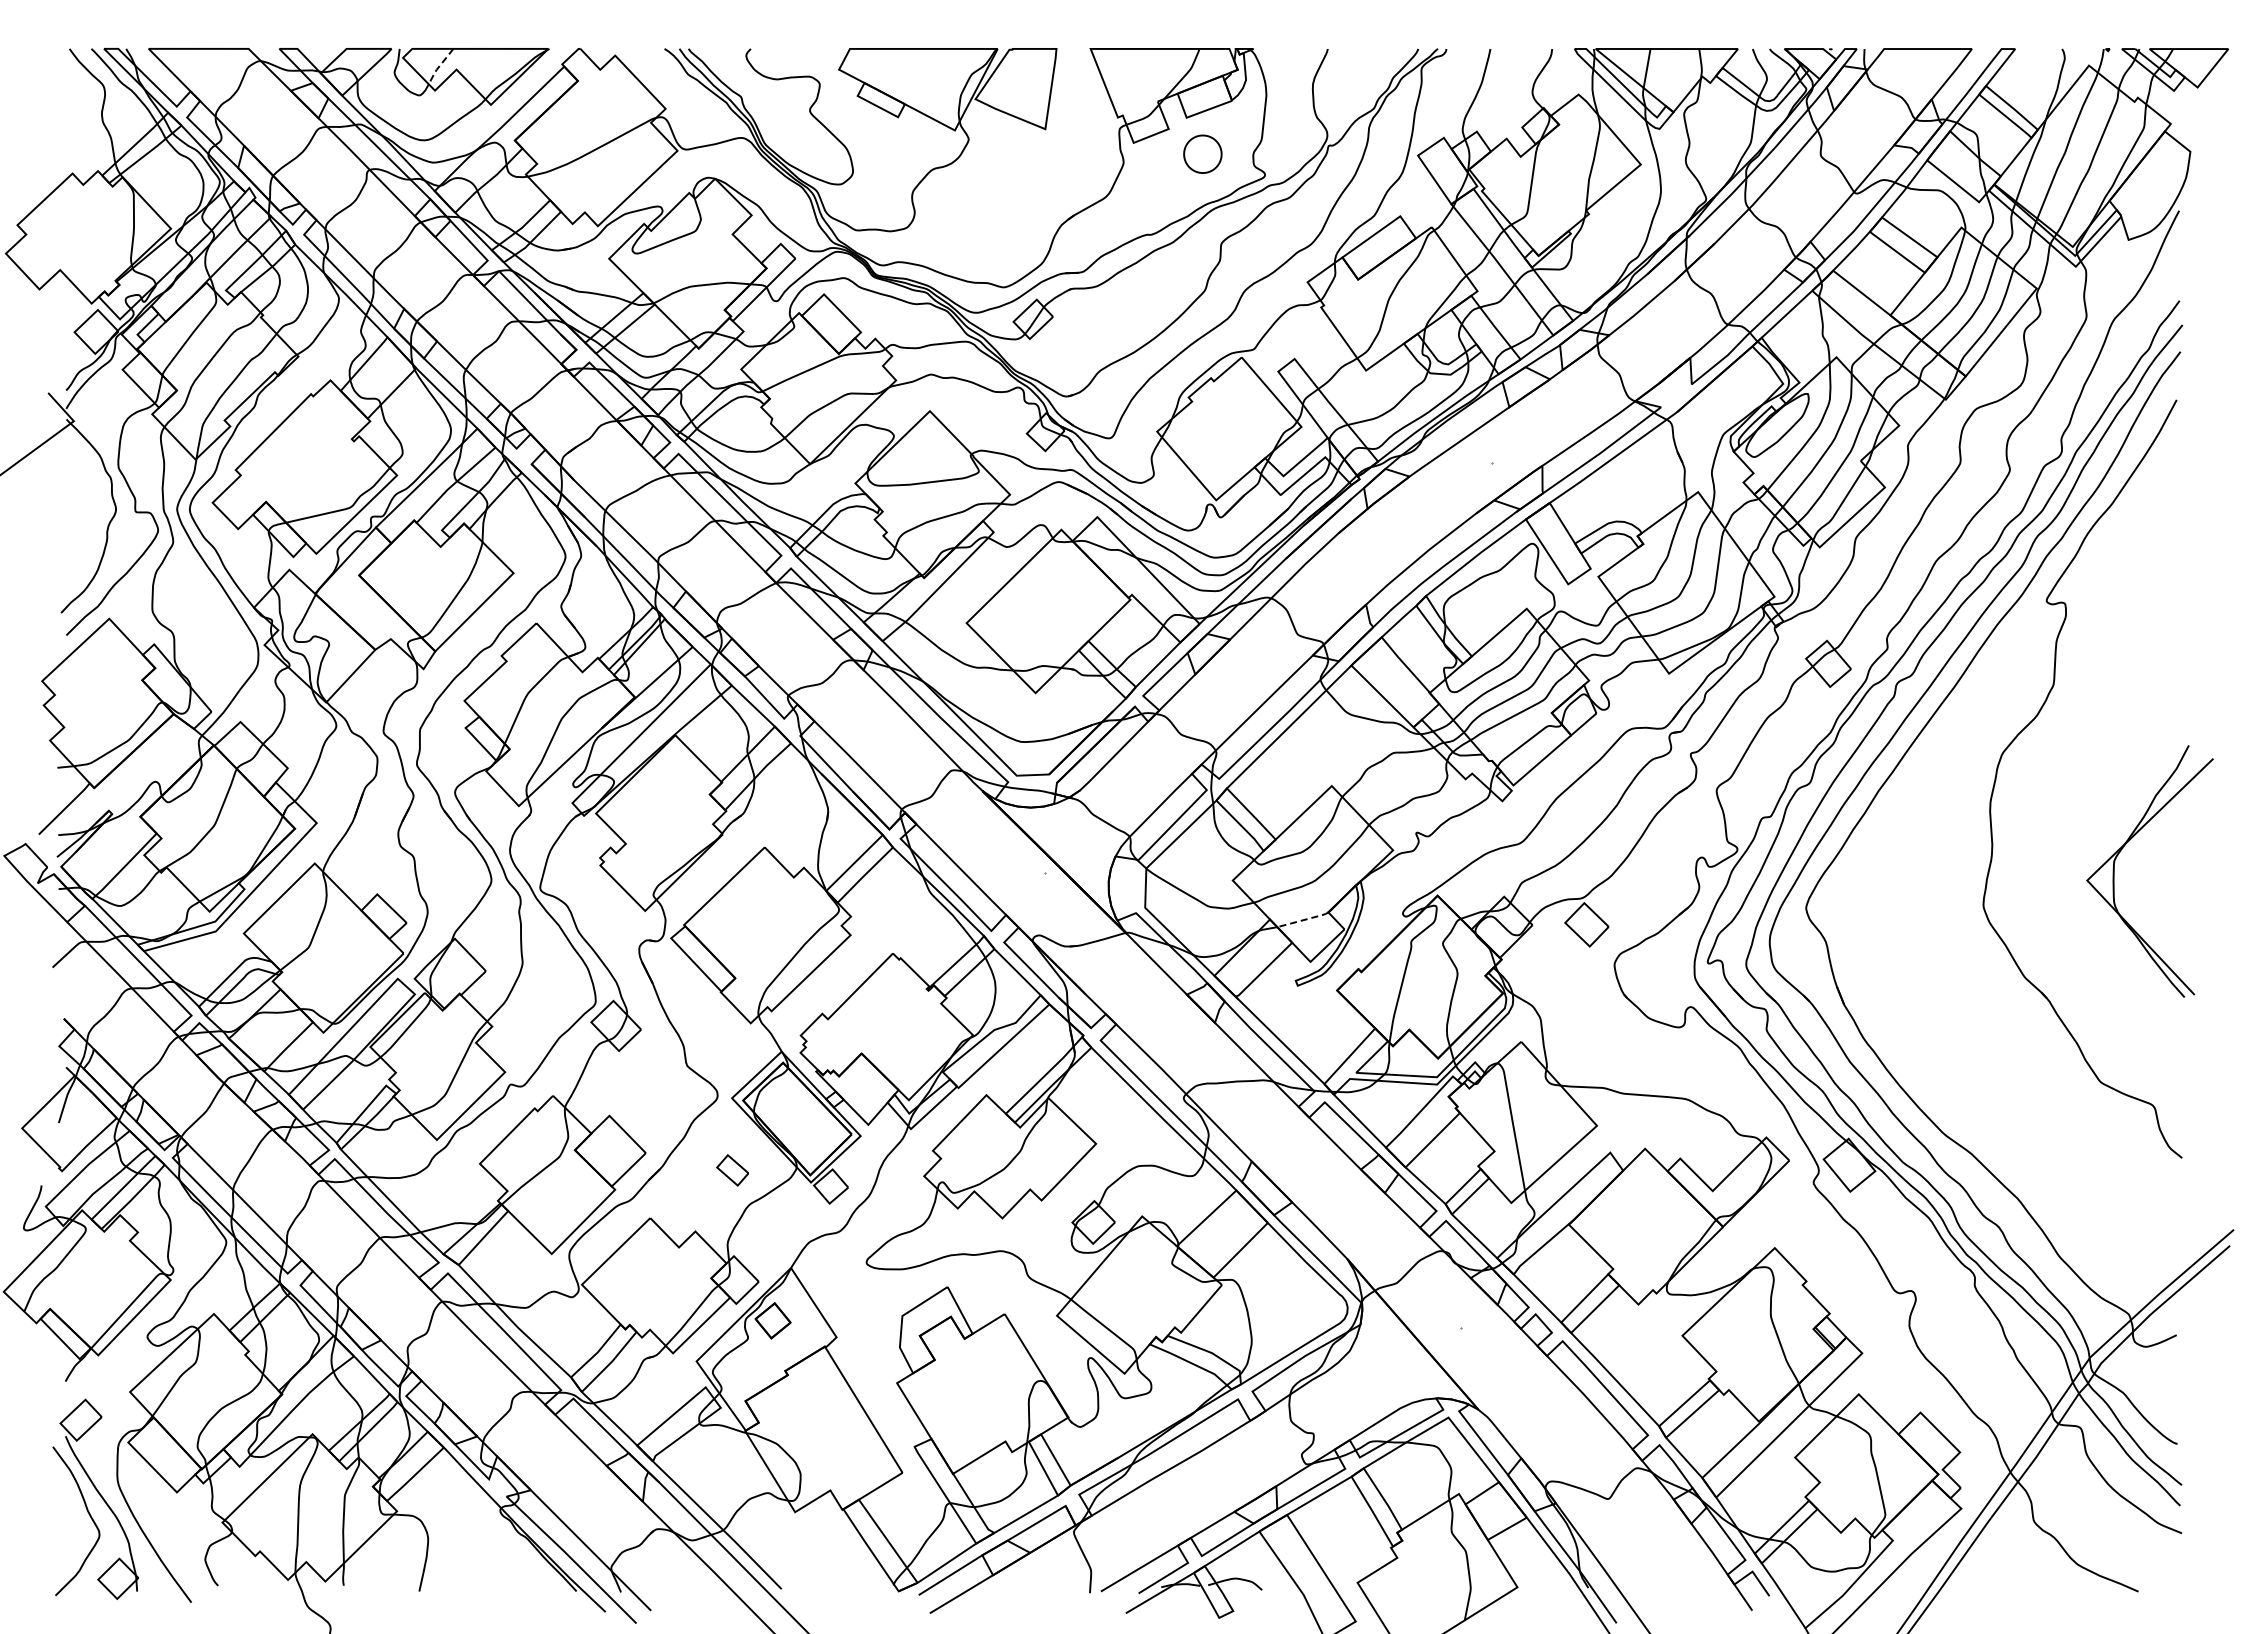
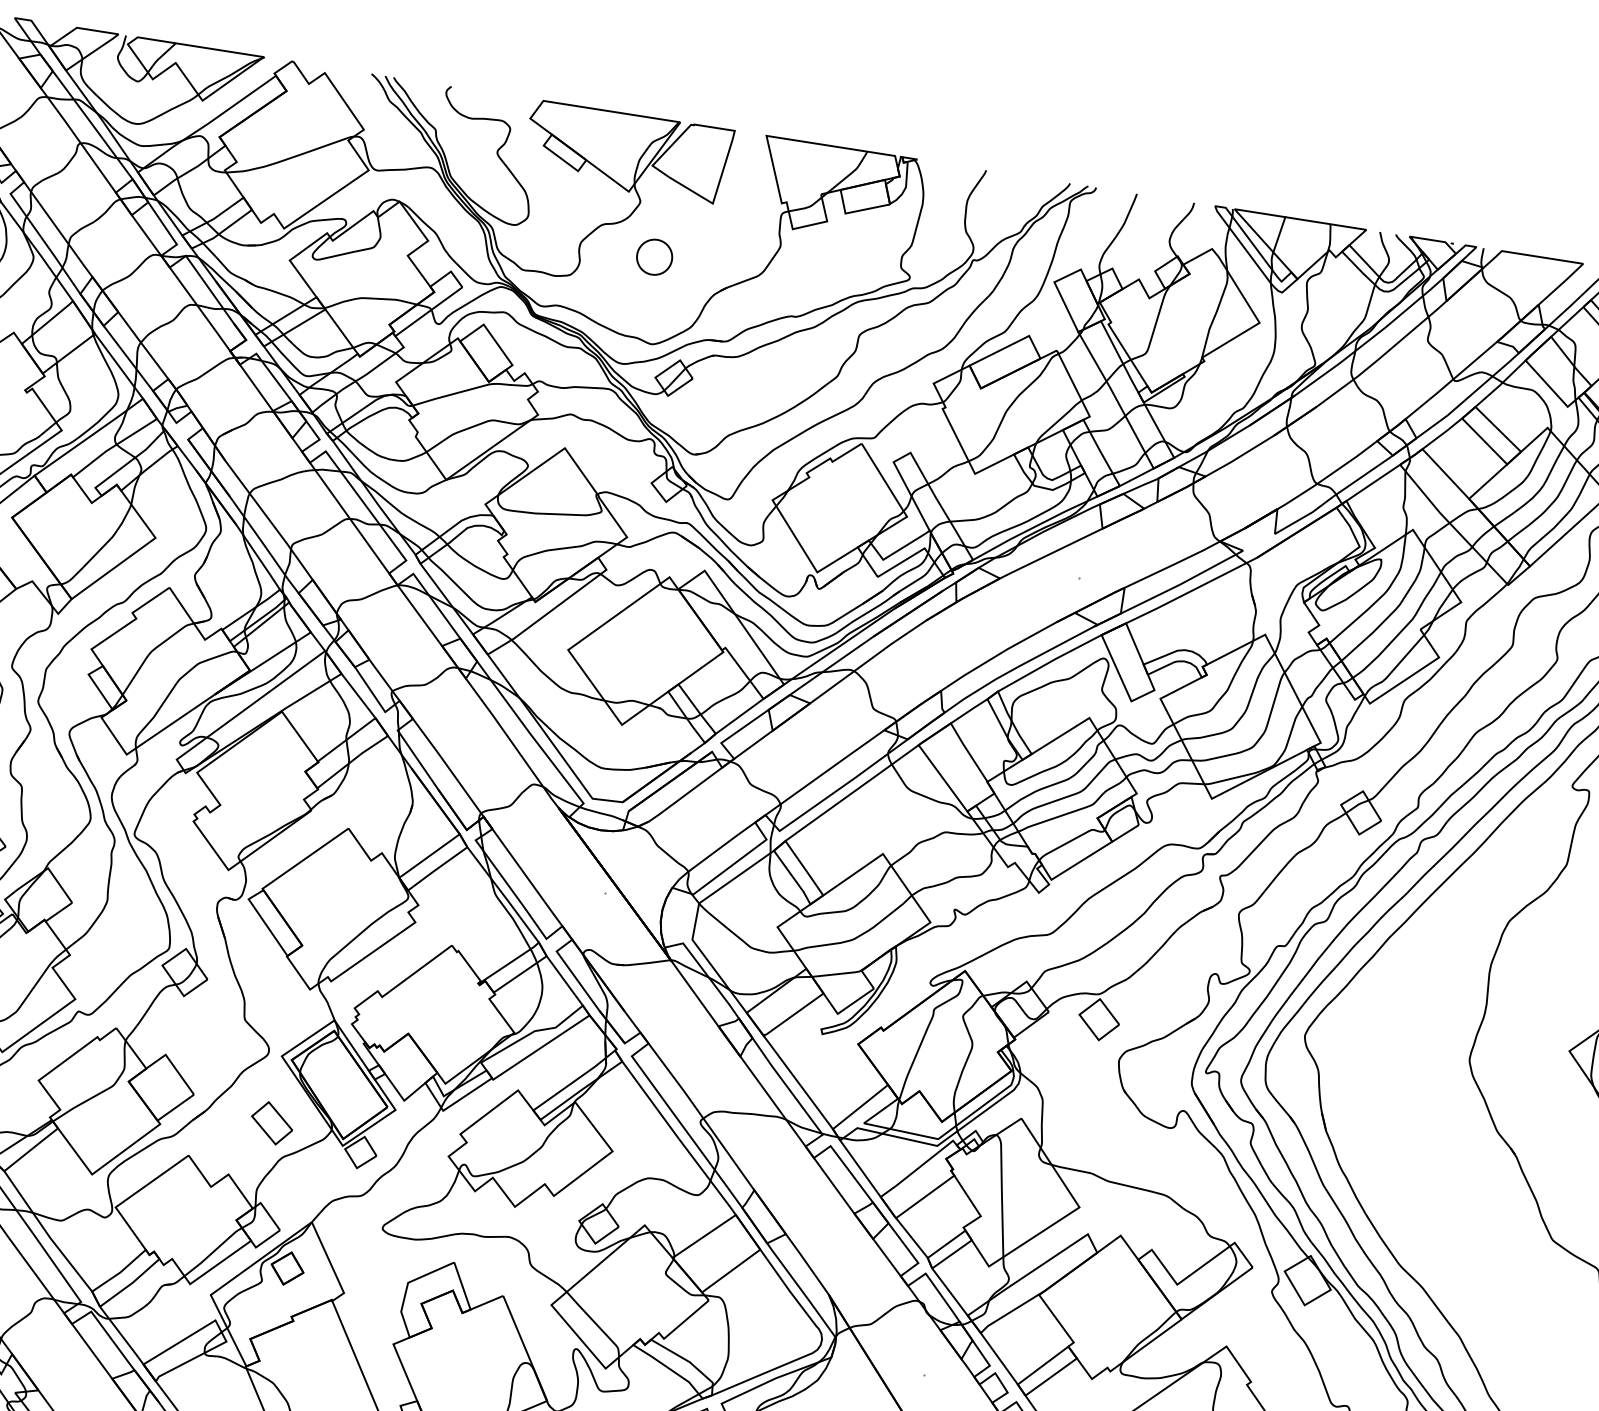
line: (438, 67) -> (159, 58), dashed -> solid
part: (1202, 153) -> (654, 256), moved
line: (1303, 920) -> (837, 974), dashed -> solid
part: (732, 1170) -> (271, 1123), size x1.43

